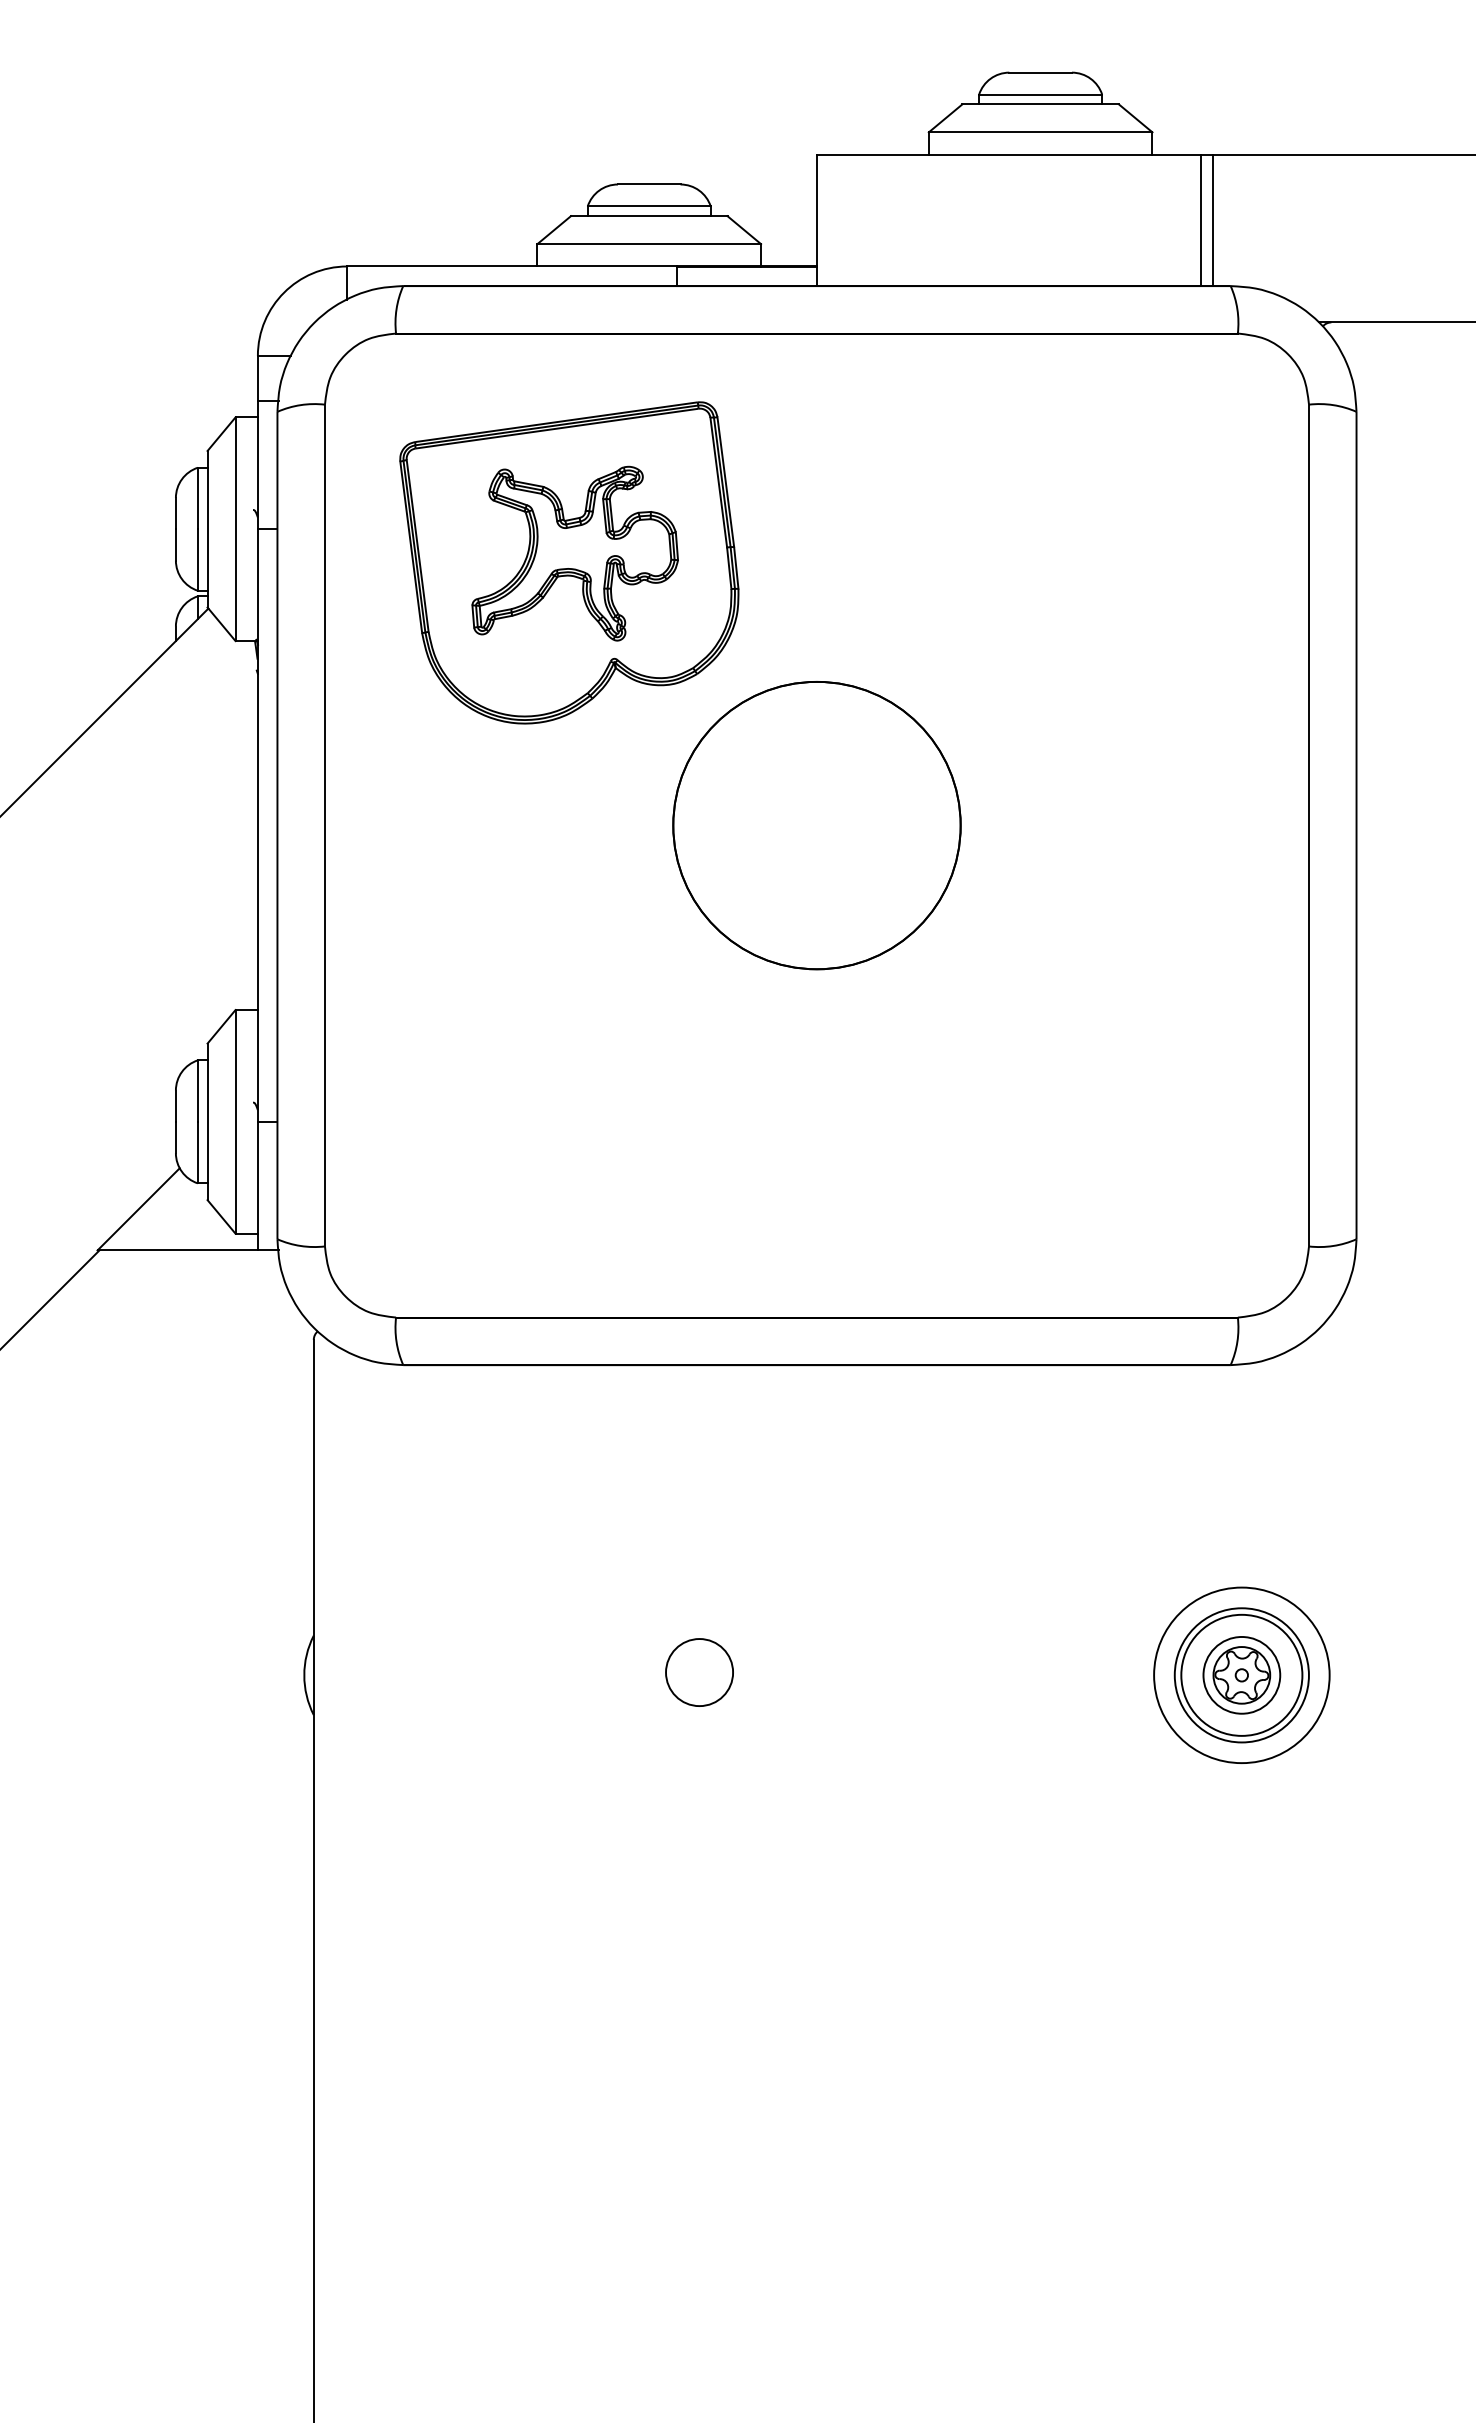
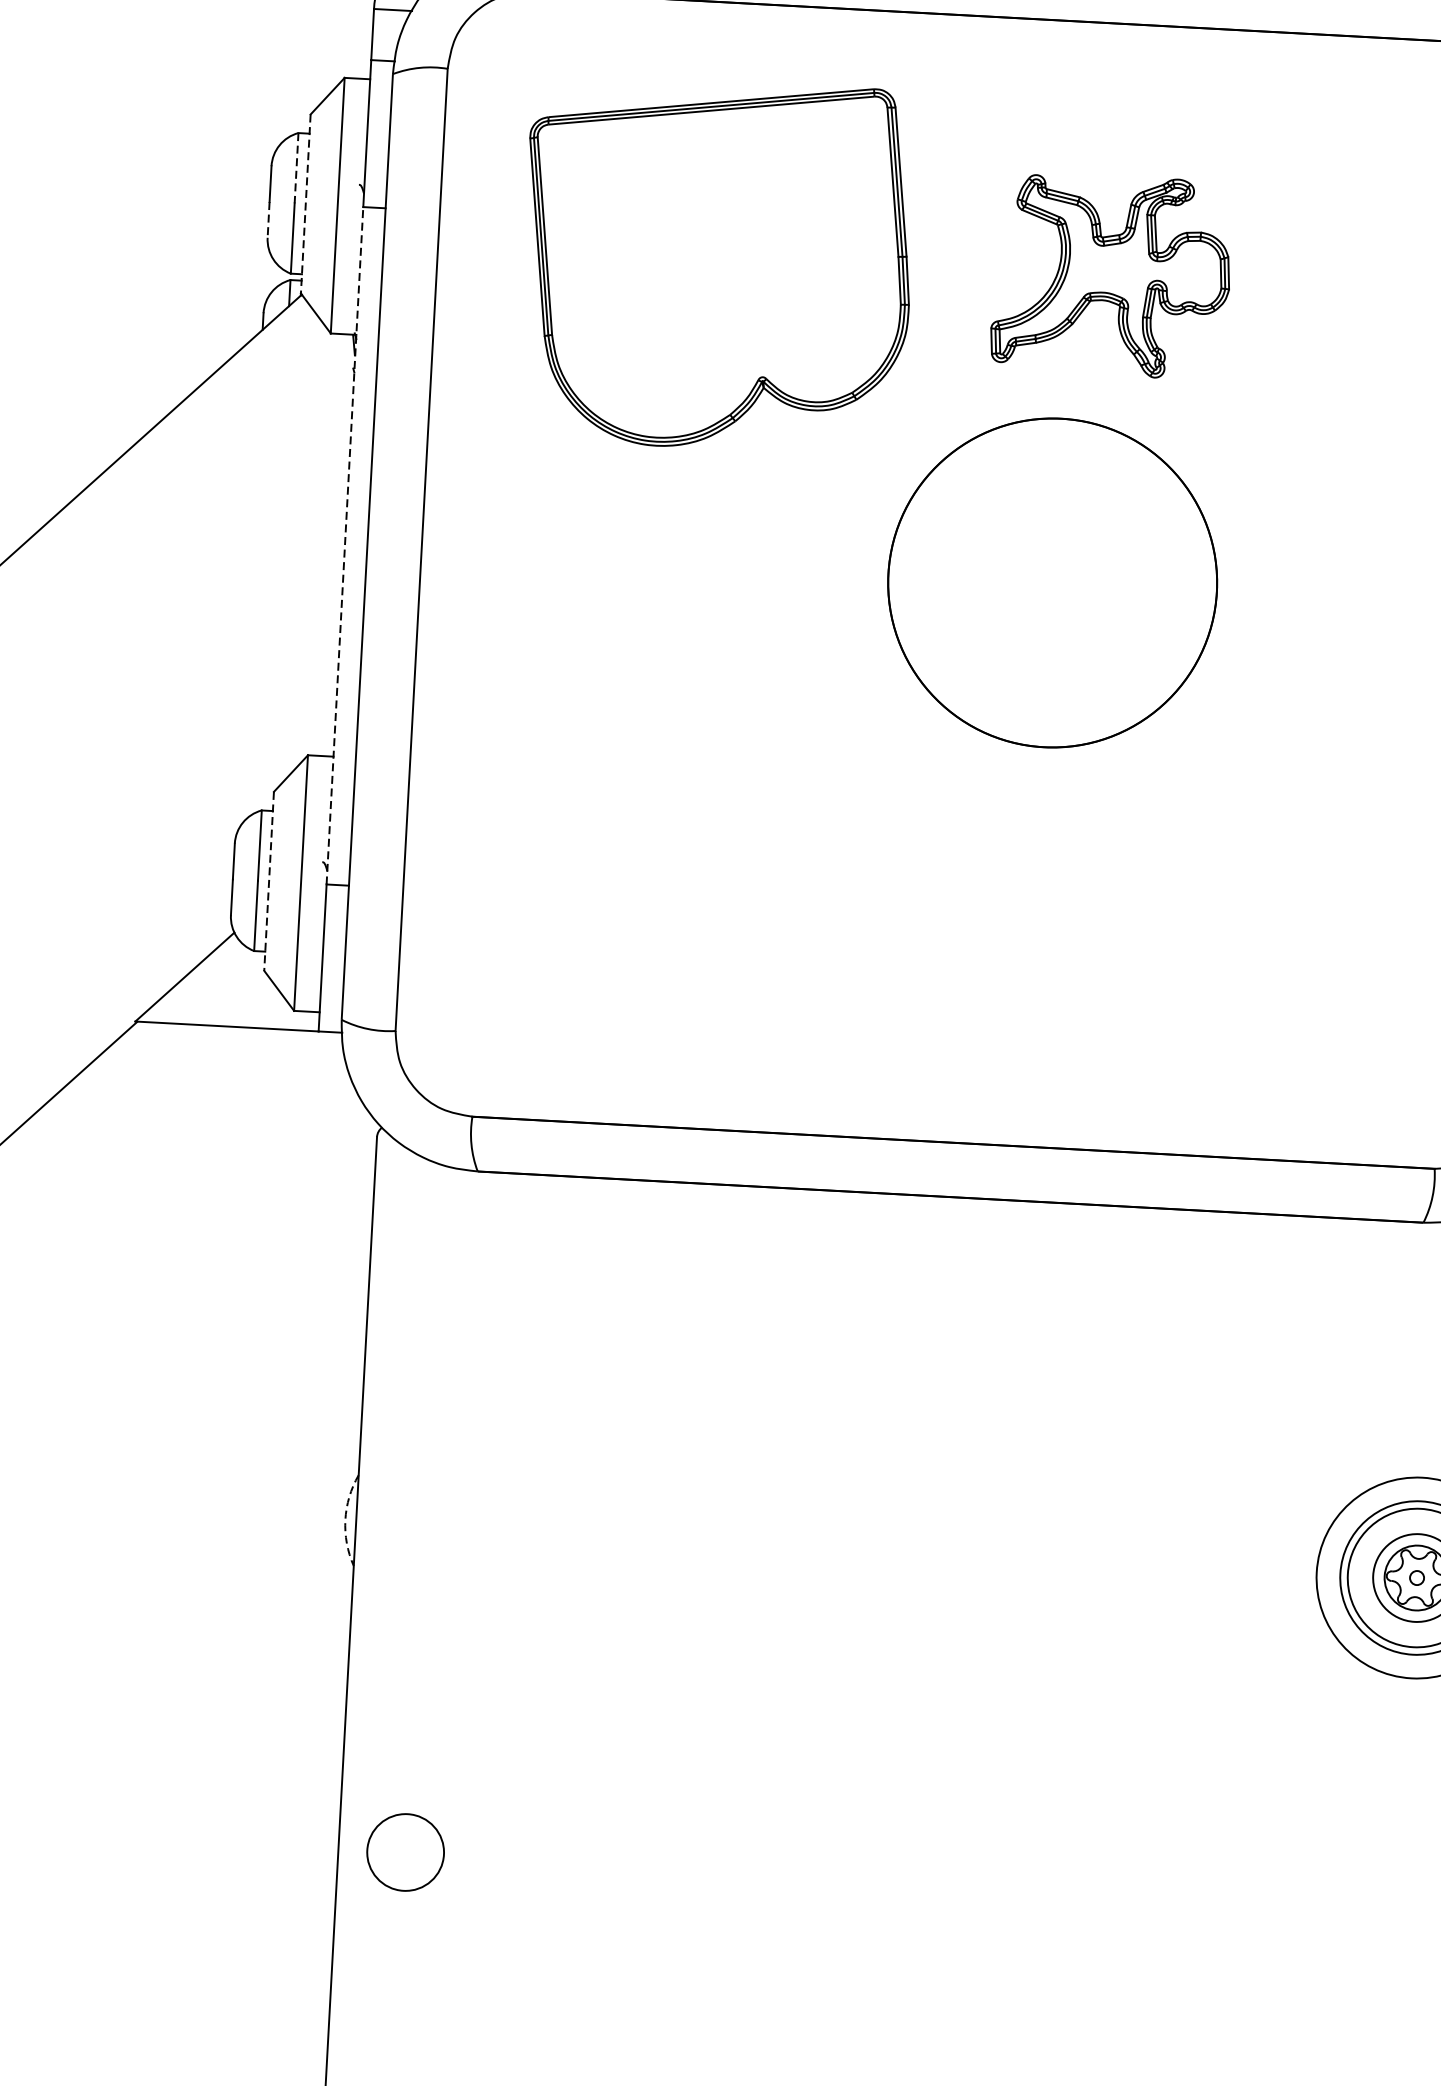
line: (197, 498) -> (296, 168), solid -> dashed
line: (207, 529) -> (305, 204), solid -> dashed
line: (175, 544) -> (268, 219), solid -> dashed
part: (574, 553) -> (1111, 275), moved
line: (257, 825) -> (344, 545), solid -> dashed
circle: (816, 825) -> (1052, 582), moved
line: (207, 1122) -> (268, 882), solid -> dashed
circle: (699, 1672) -> (405, 1852), moved
arc: (304, 1675) -> (345, 1520), solid -> dashed

